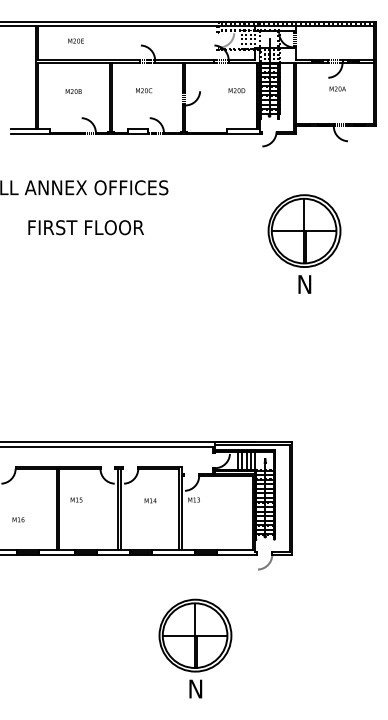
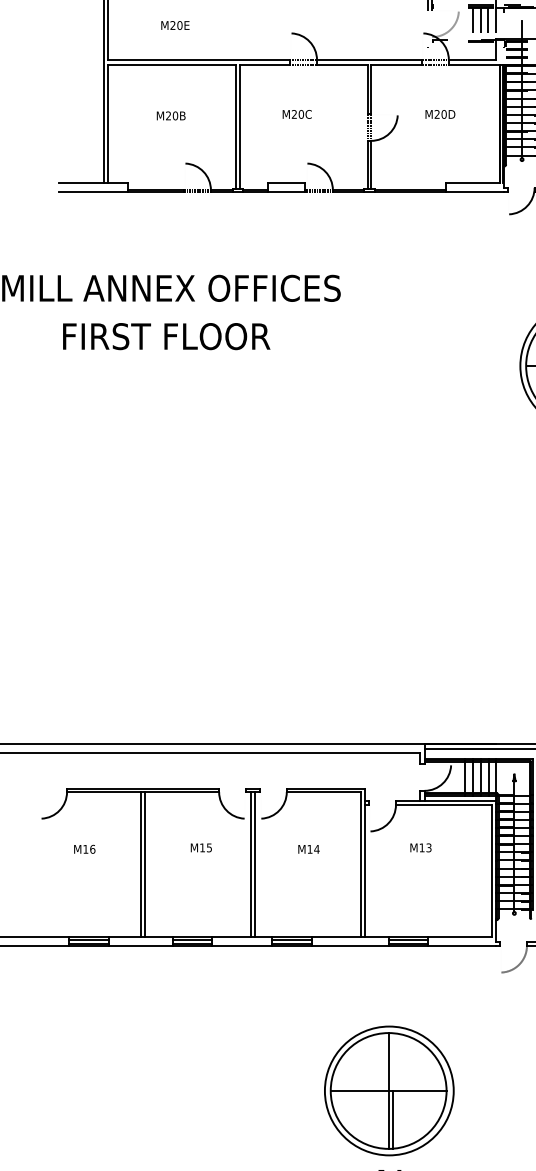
text: (236, 90) -> (439, 114), moved
text: (85, 227) -> (165, 336), moved
text: (76, 499) -> (201, 846), moved
text: (193, 499) -> (419, 846), moved
text: (18, 519) -> (84, 848), moved

